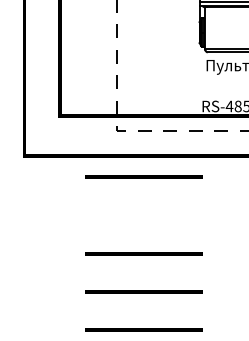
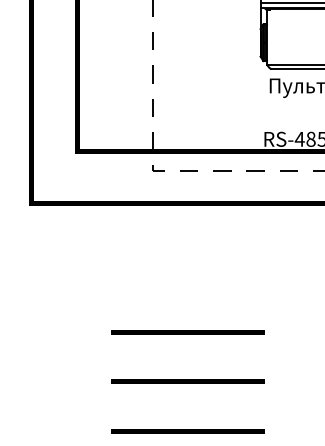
line: (143, 176) -> (187, 230), removed

